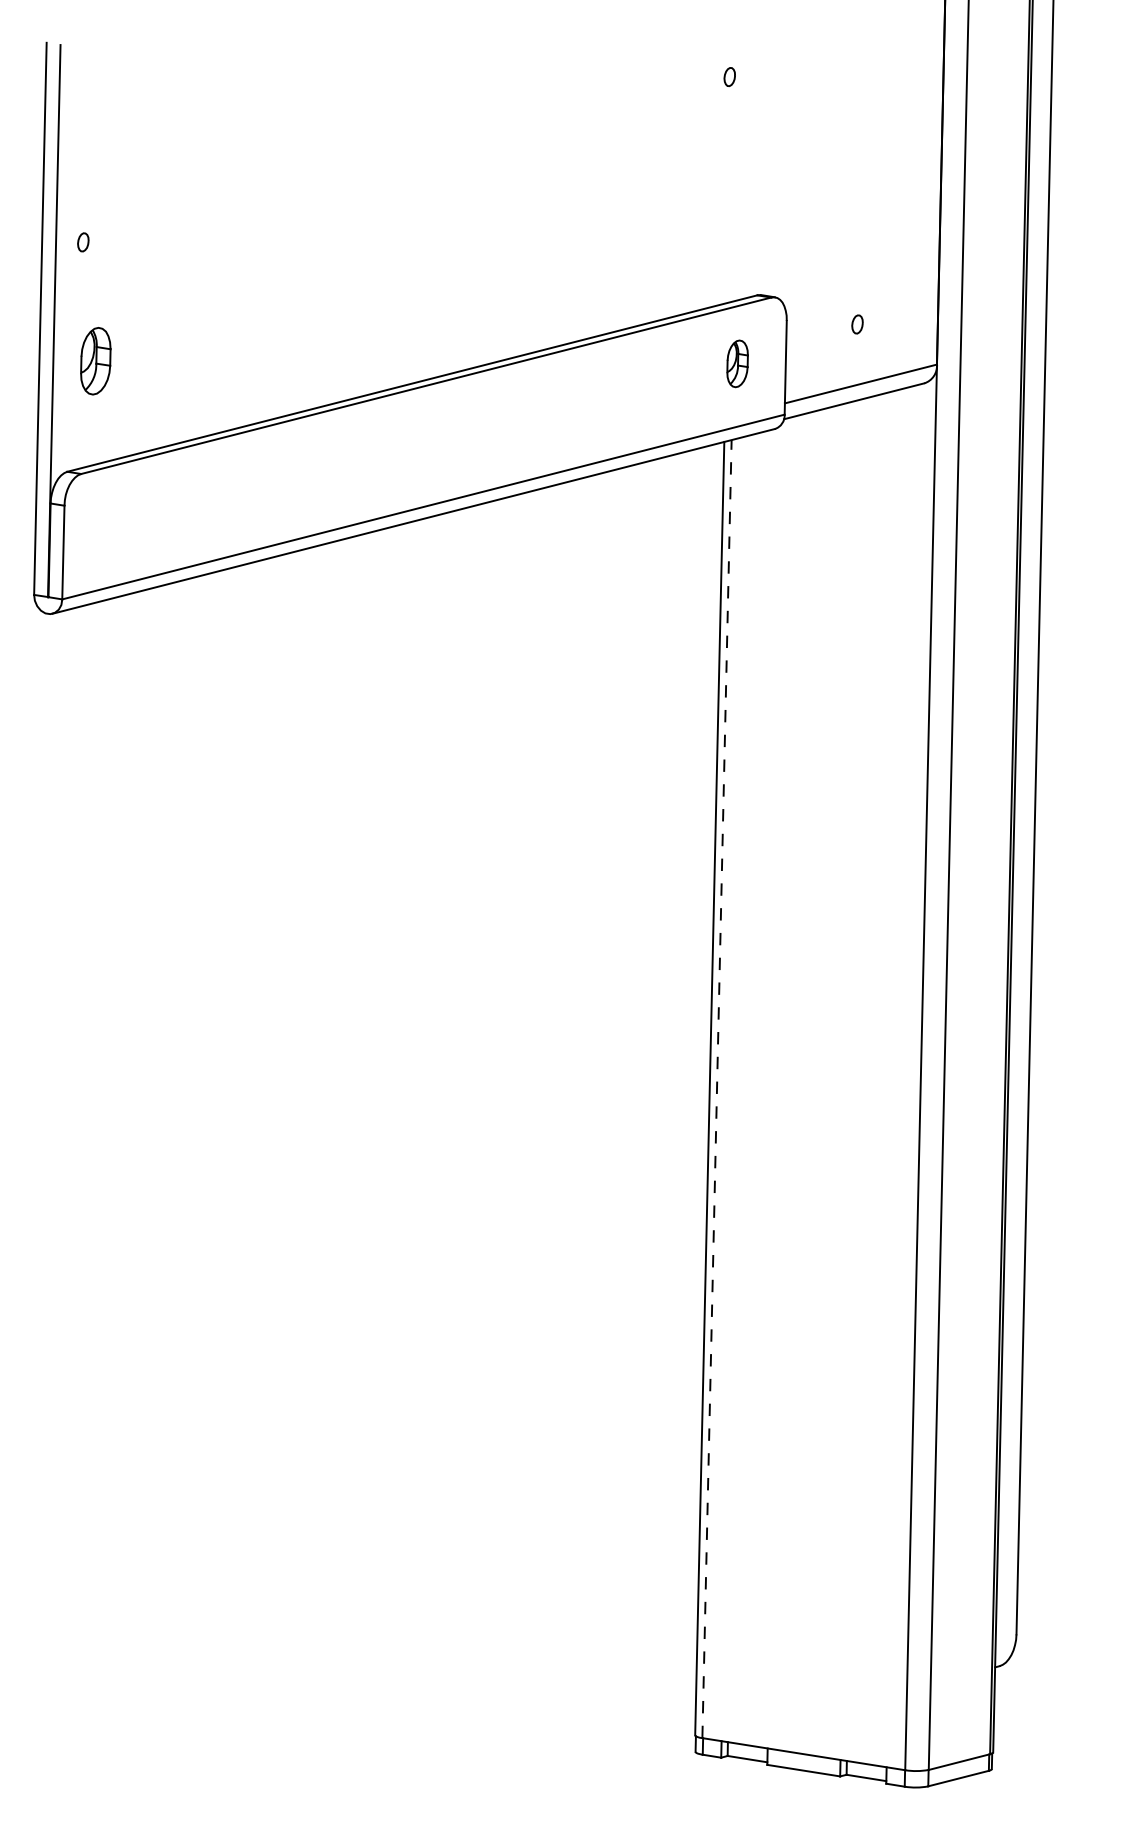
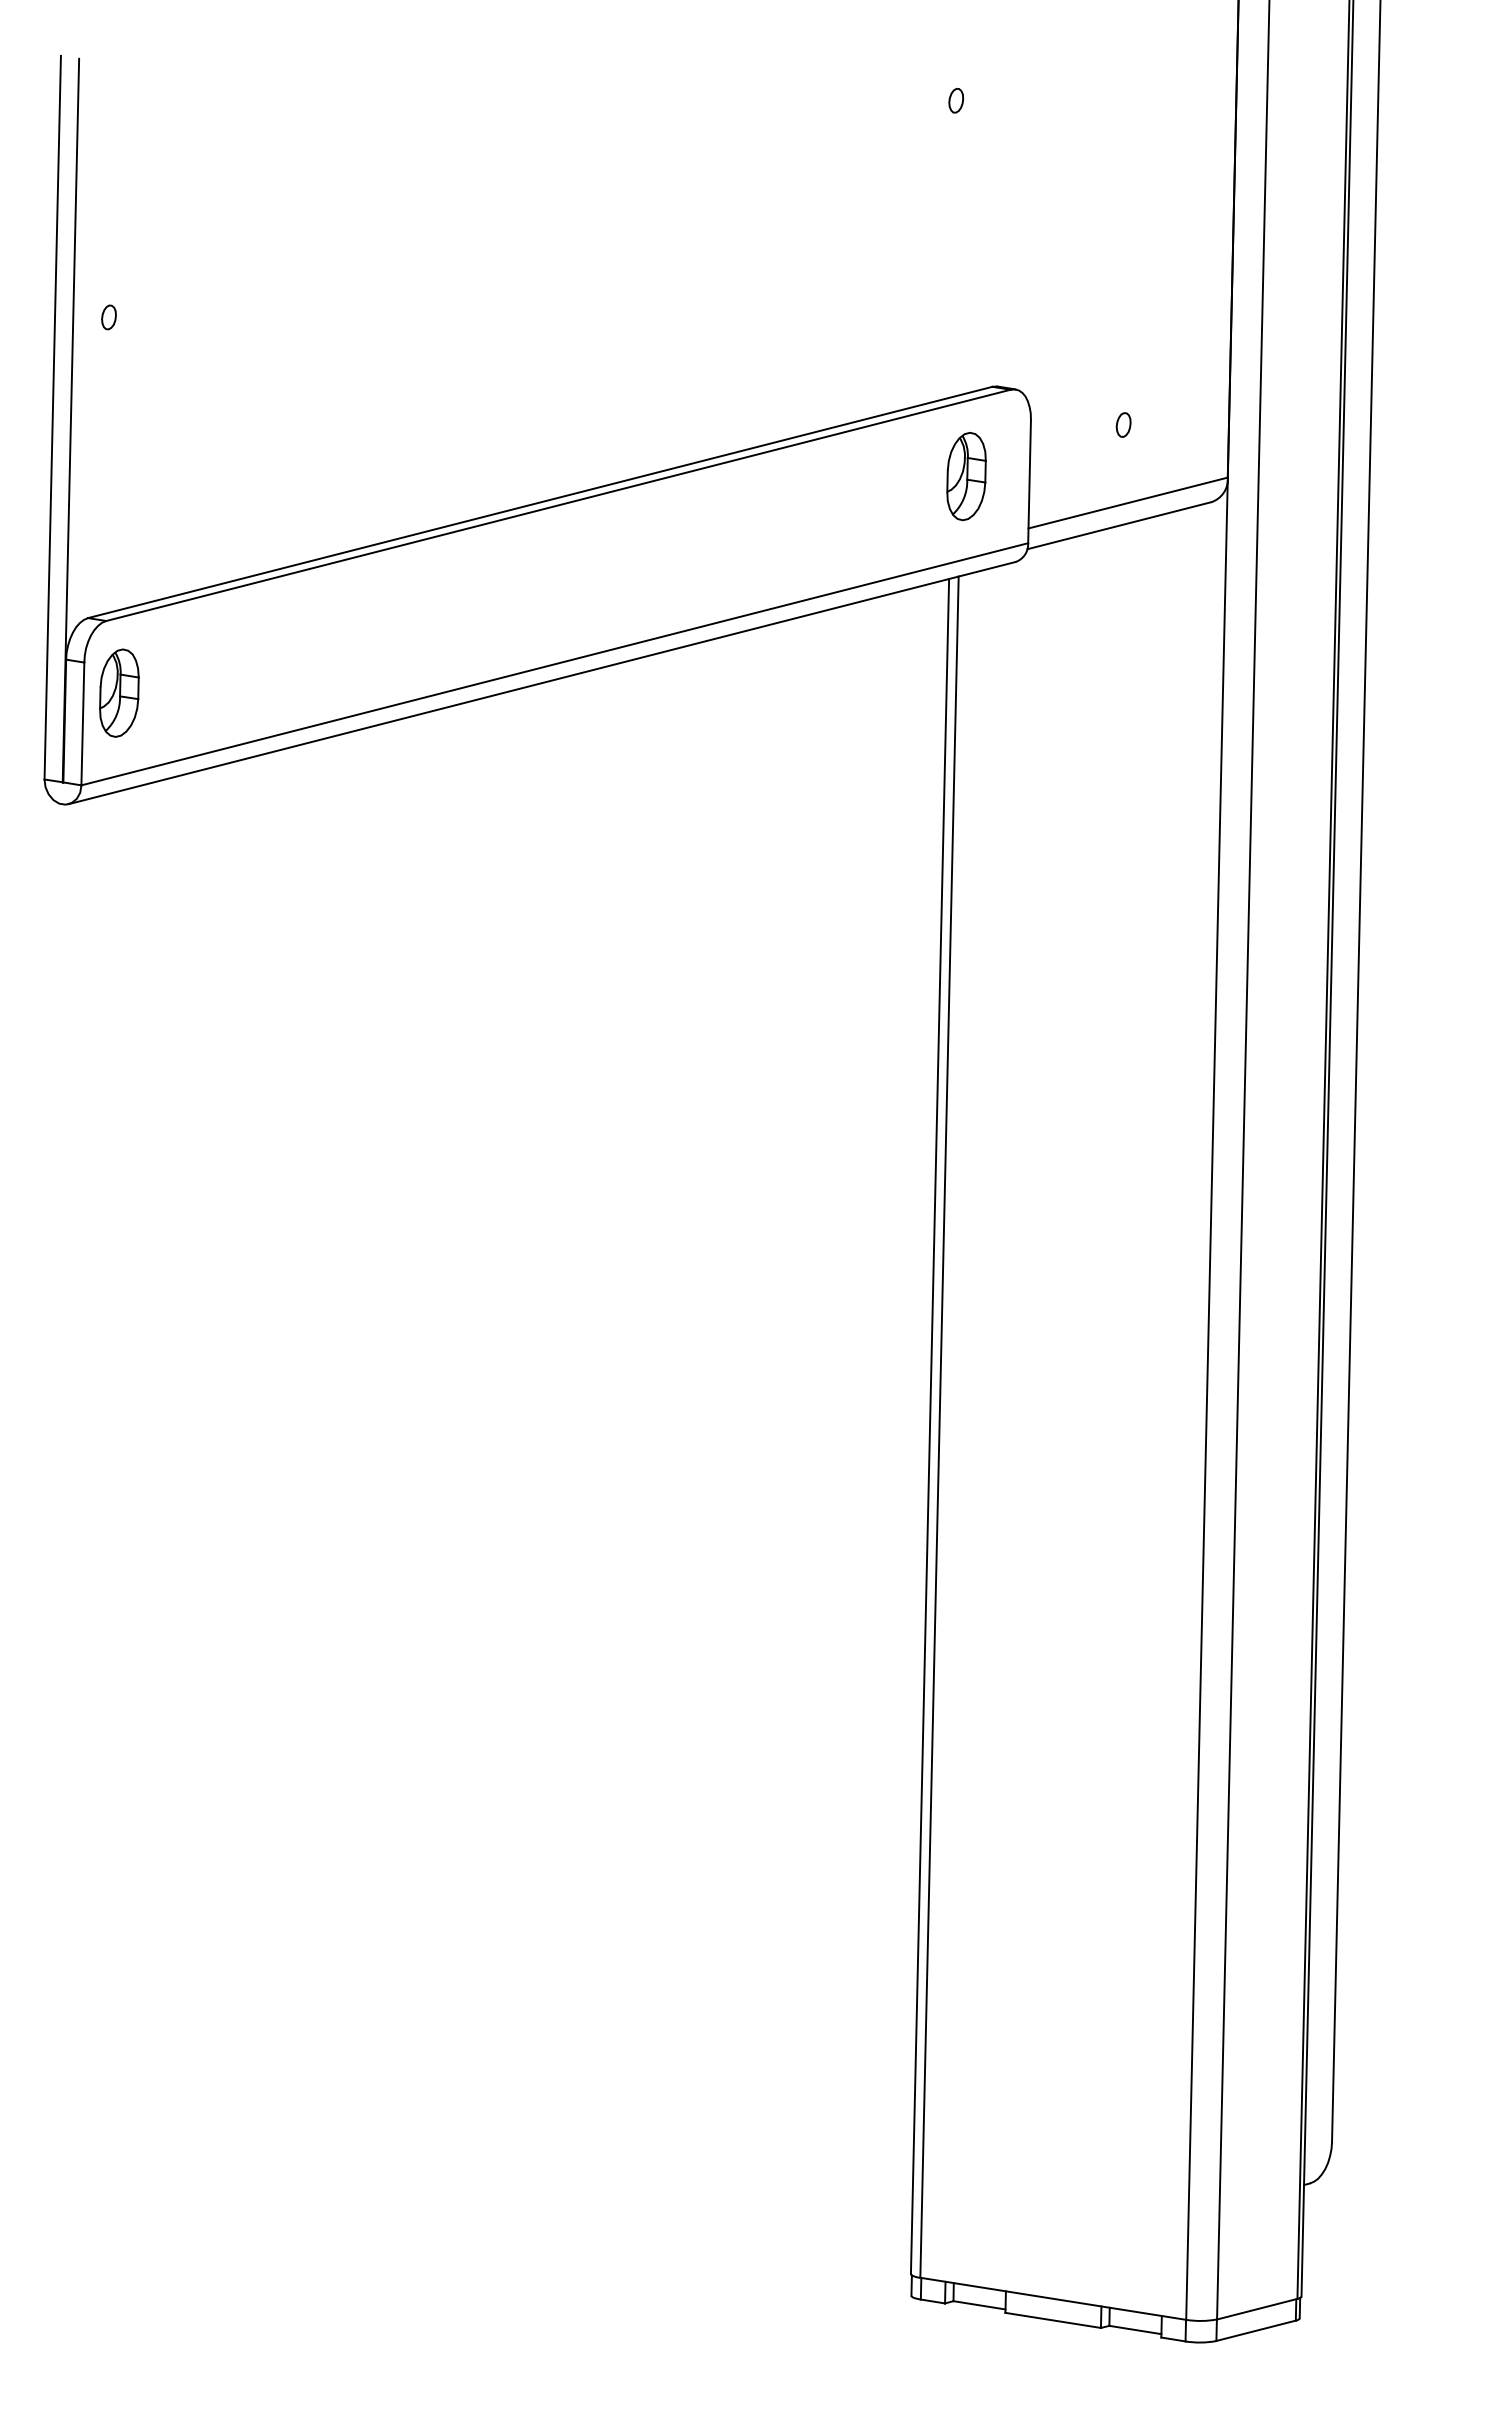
part: (95, 360) -> (119, 692), moved
part: (737, 363) -> (966, 476), size x1.43
line: (716, 1089) -> (939, 1427), dashed -> solid

